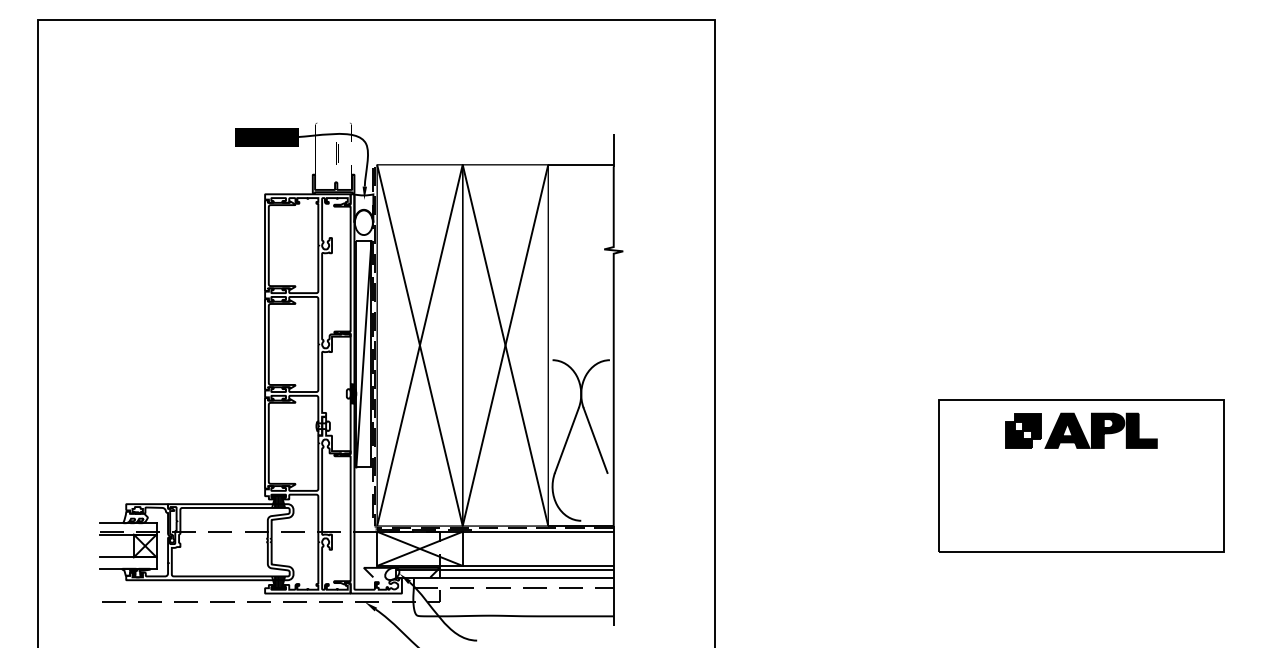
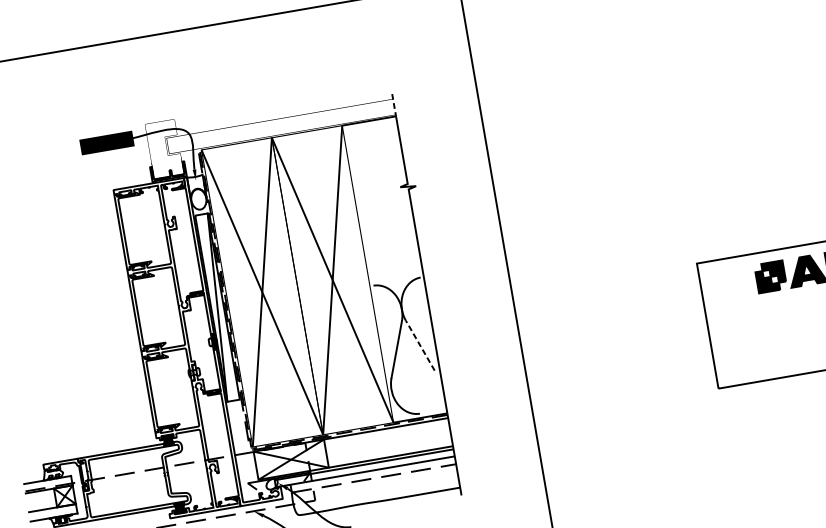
line: (613, 150) -> (393, 104), solid -> dashed
line: (595, 440) -> (420, 345), solid -> dashed

